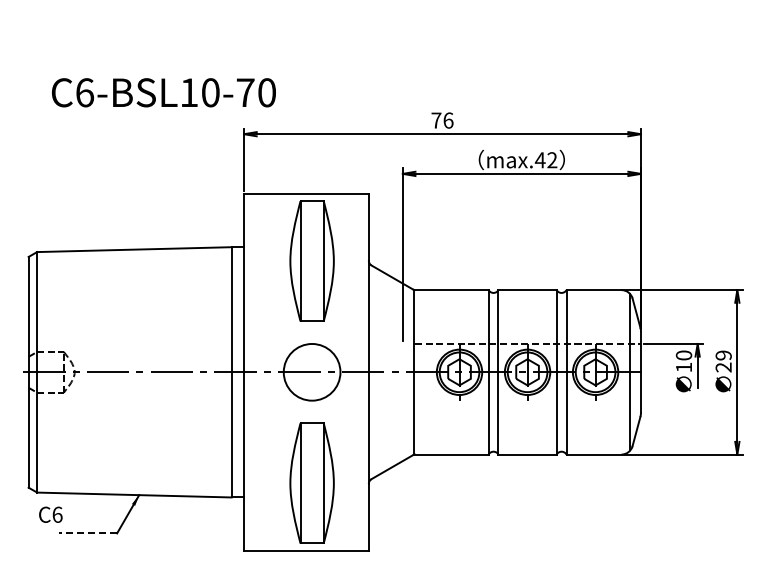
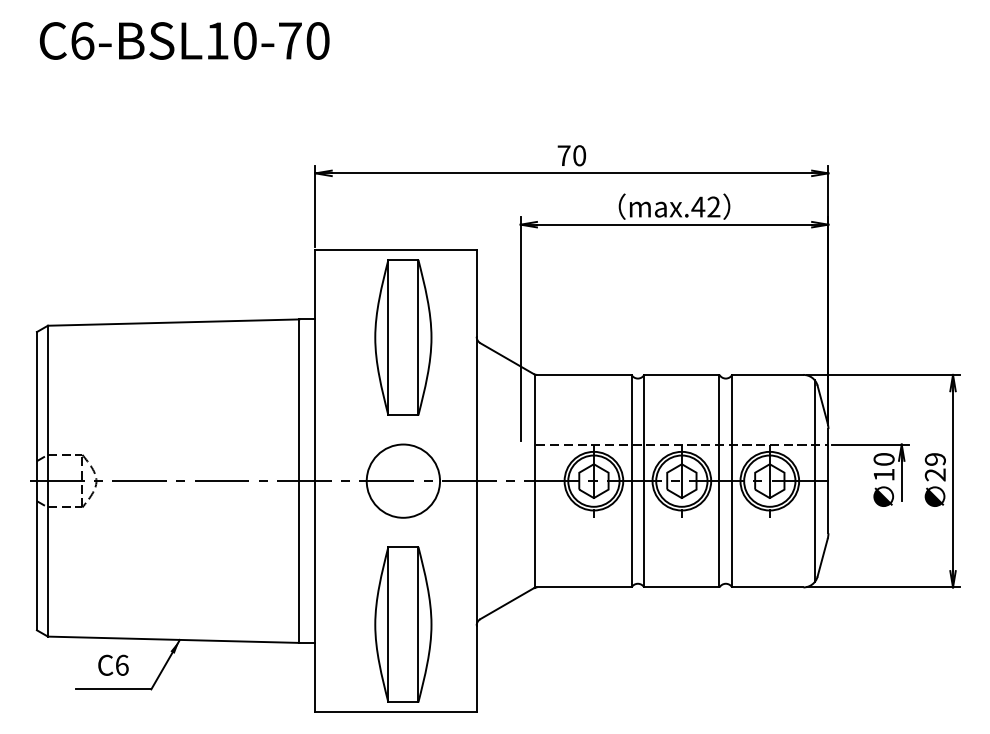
text: (163, 92) -> (184, 40), moved
text: (448, 120) -> (579, 155), 76 -> 70
text: (50, 514) -> (113, 664), moved
line: (87, 533) -> (113, 689), dashed -> solid

